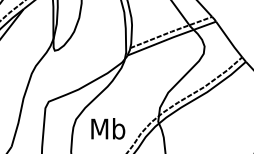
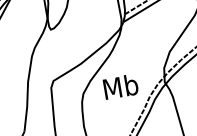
text: (108, 128) -> (121, 86), moved

